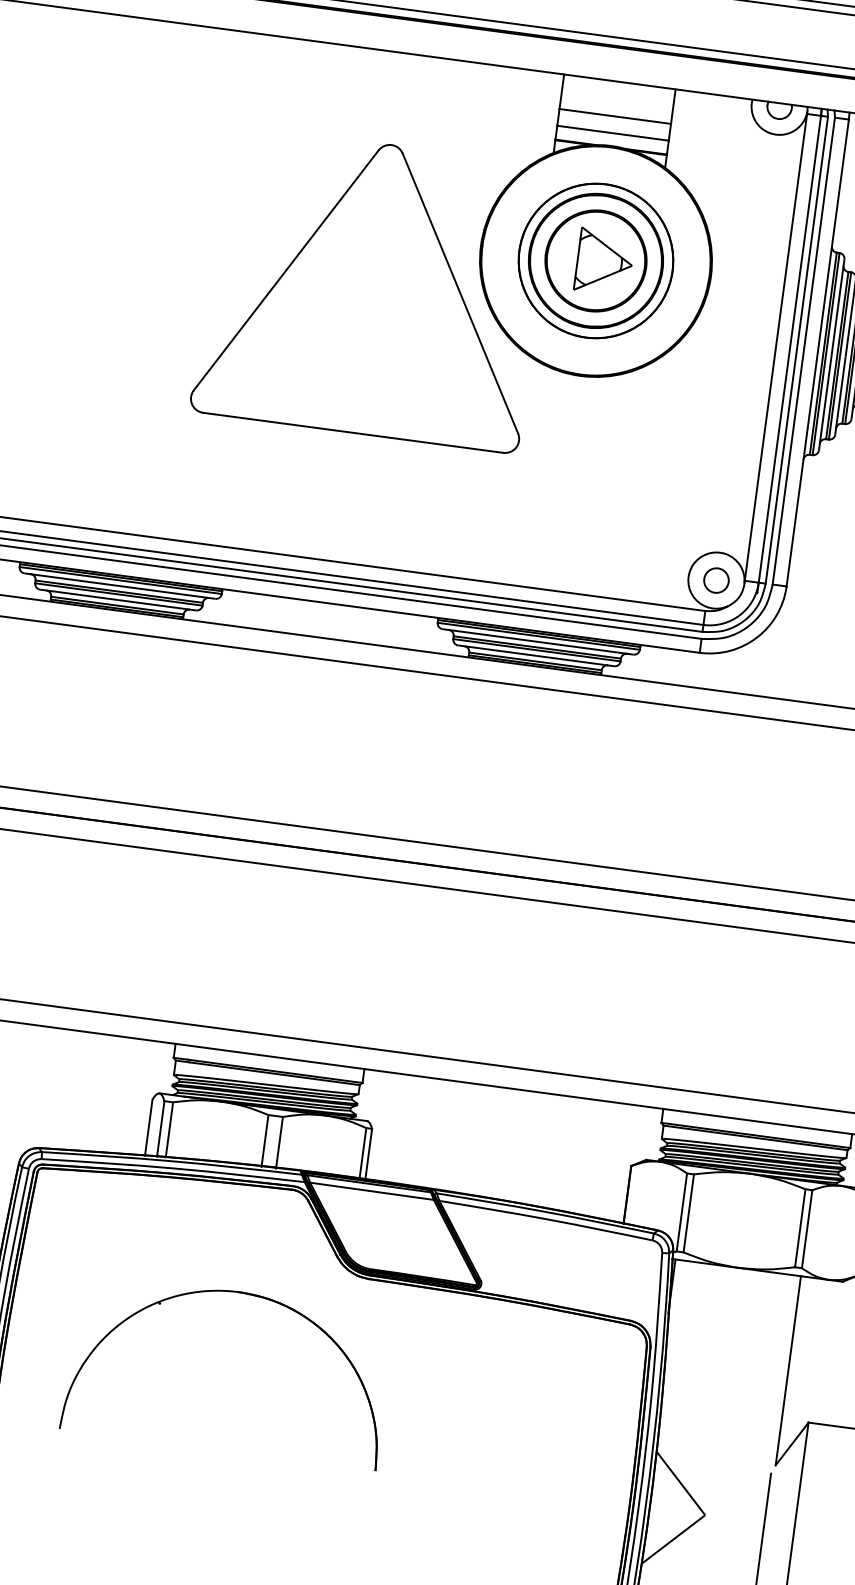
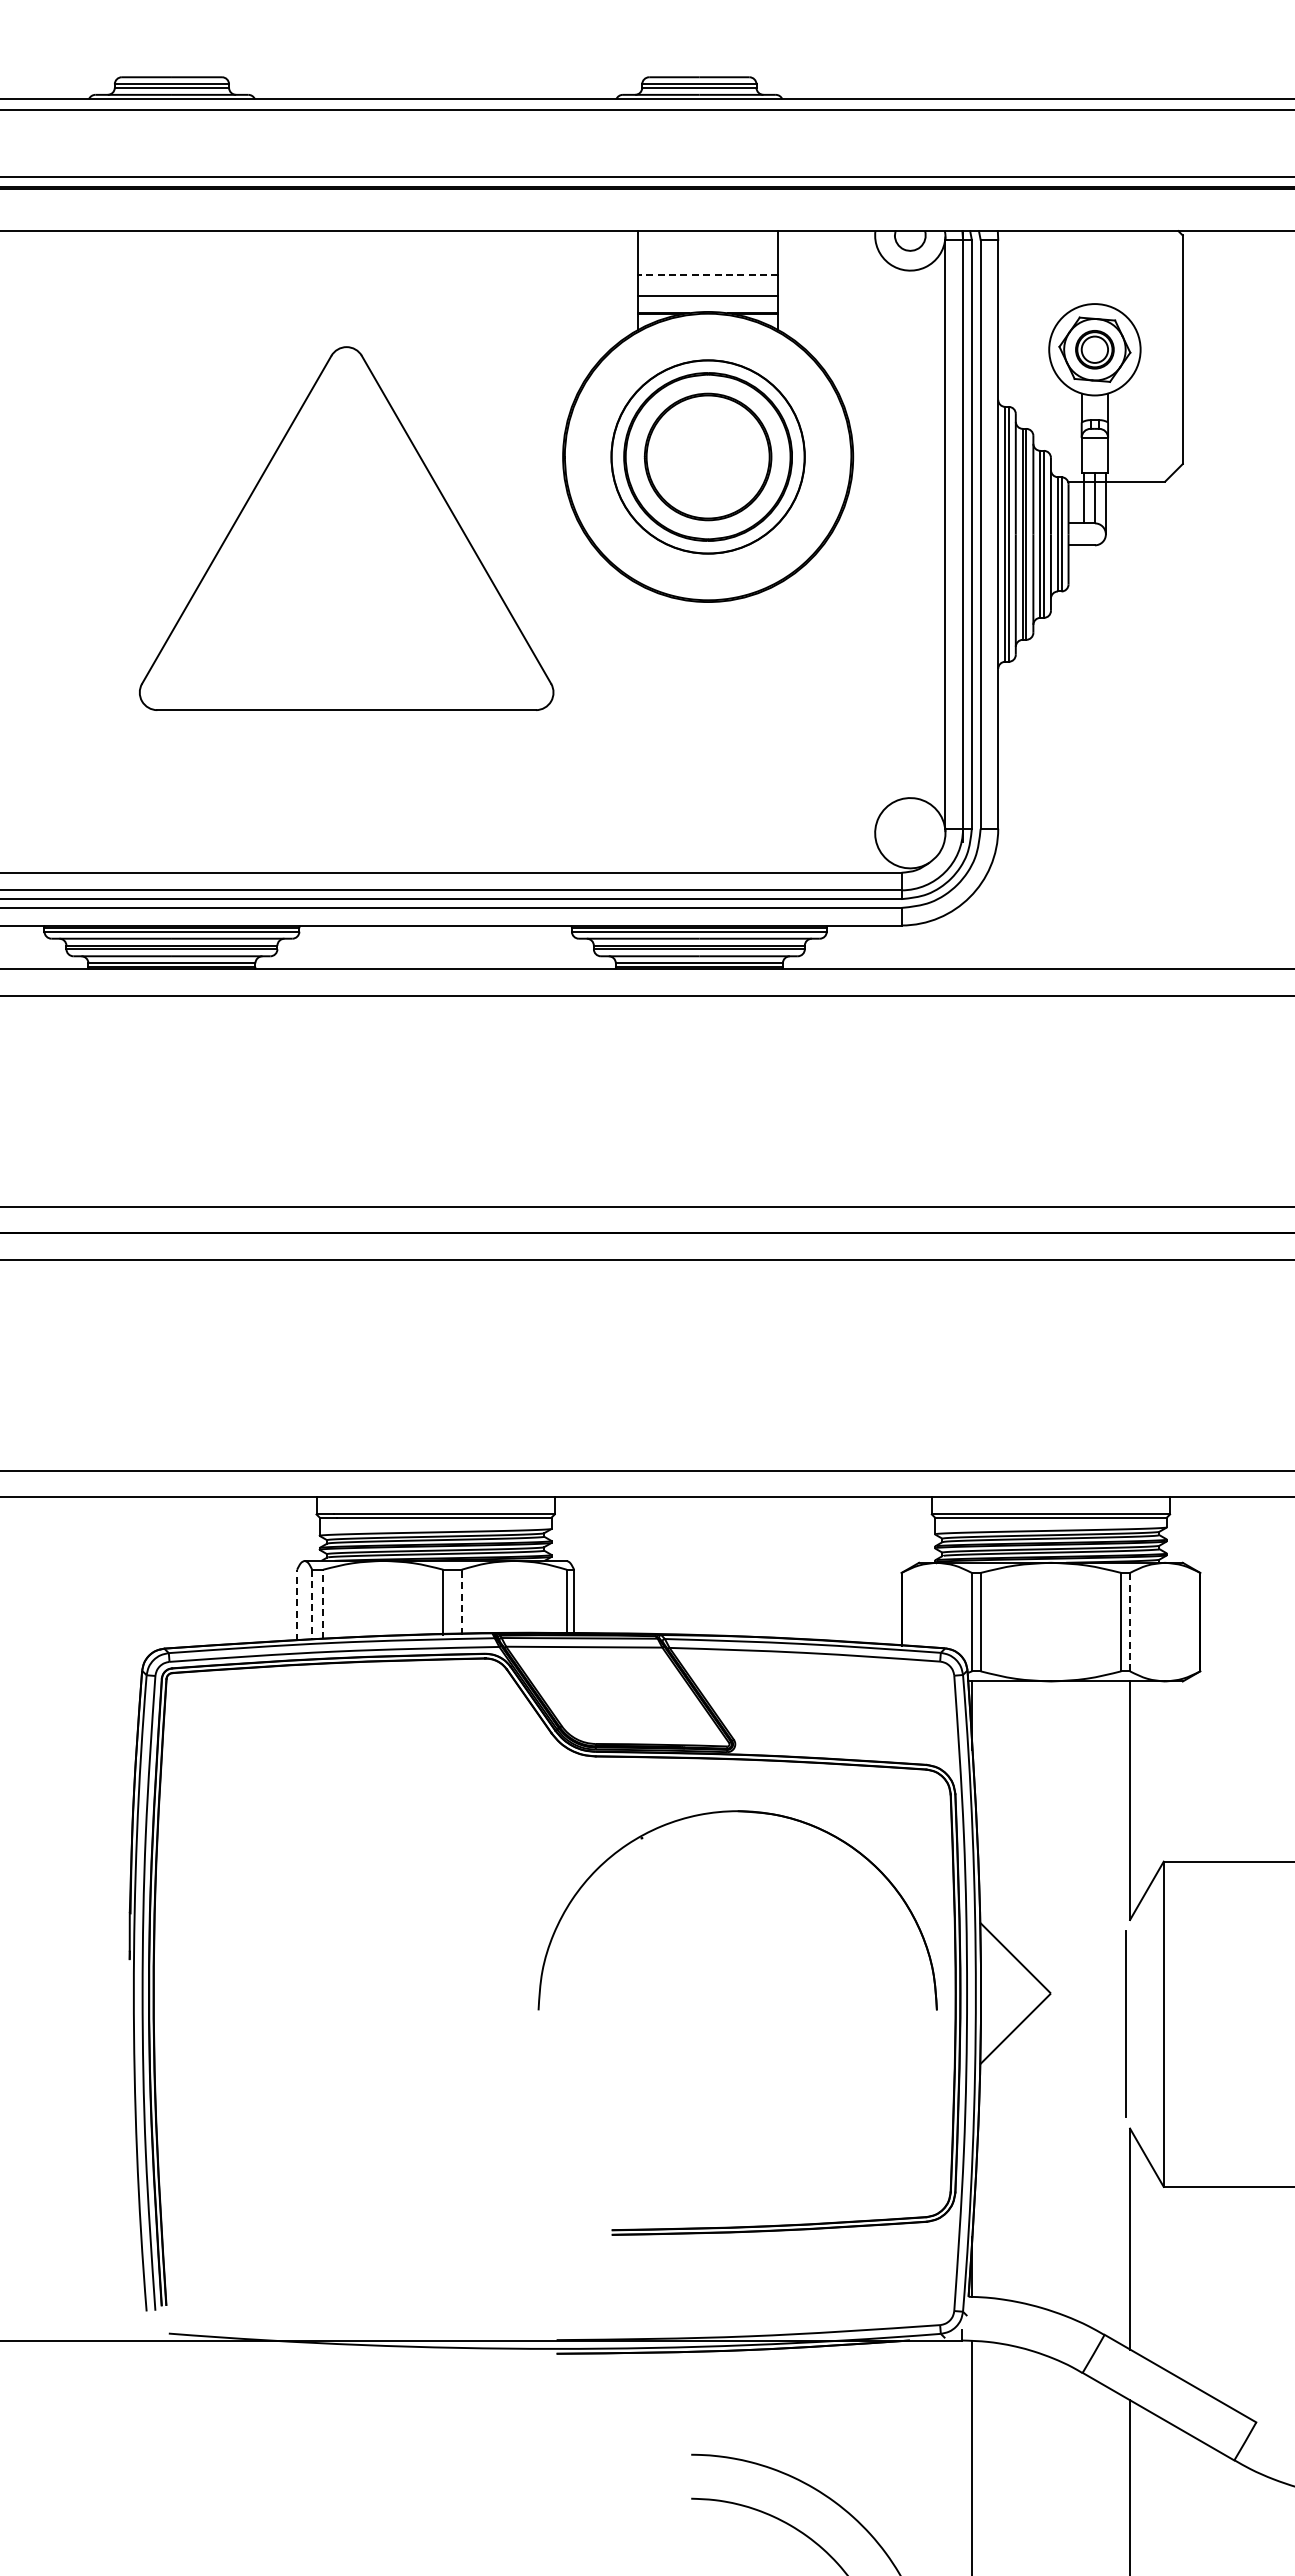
line: (614, 116) -> (707, 274), solid -> dashed
part: (604, 261) -> (718, 456), removed
part: (372, 288) -> (346, 528), moved
circle: (716, 580) -> (910, 833), removed
line: (149, 1127) -> (297, 1604), solid -> dashed
line: (161, 1128) -> (312, 1604), solid -> dashed
line: (169, 1129) -> (323, 1604), solid -> dashed
line: (279, 1142) -> (461, 1602), solid -> dashed
line: (806, 1228) -> (1129, 1621), solid -> dashed
part: (238, 1293) -> (737, 1812), moved

